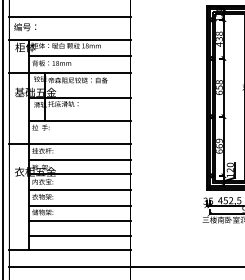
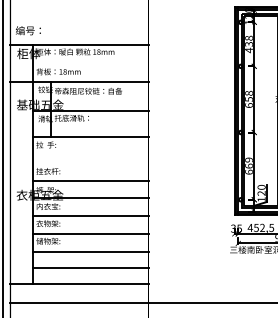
line: (69, 16) -> (78, 18), removed
line: (79, 55) -> (90, 62), removed
line: (69, 144) -> (78, 164), removed

